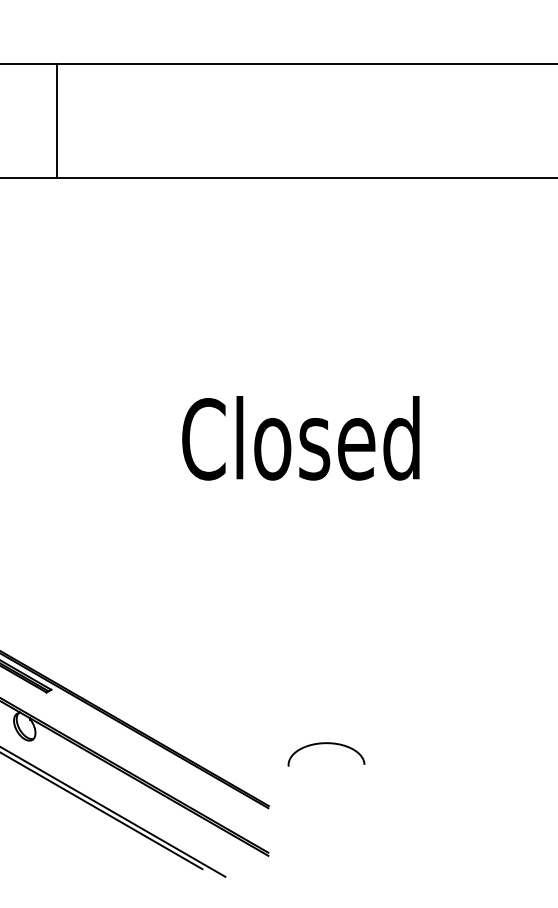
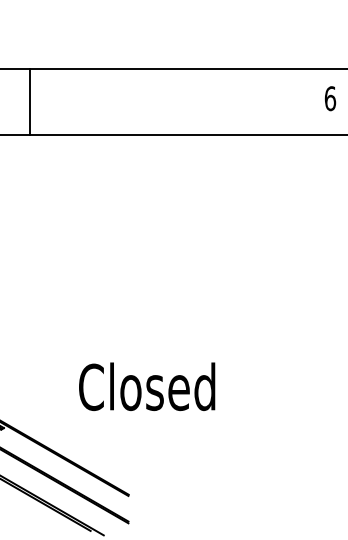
line: (55, 120) -> (29, 101), moved
text: (301, 437) -> (147, 386), moved
part: (325, 753) -> (161, 464), removed

